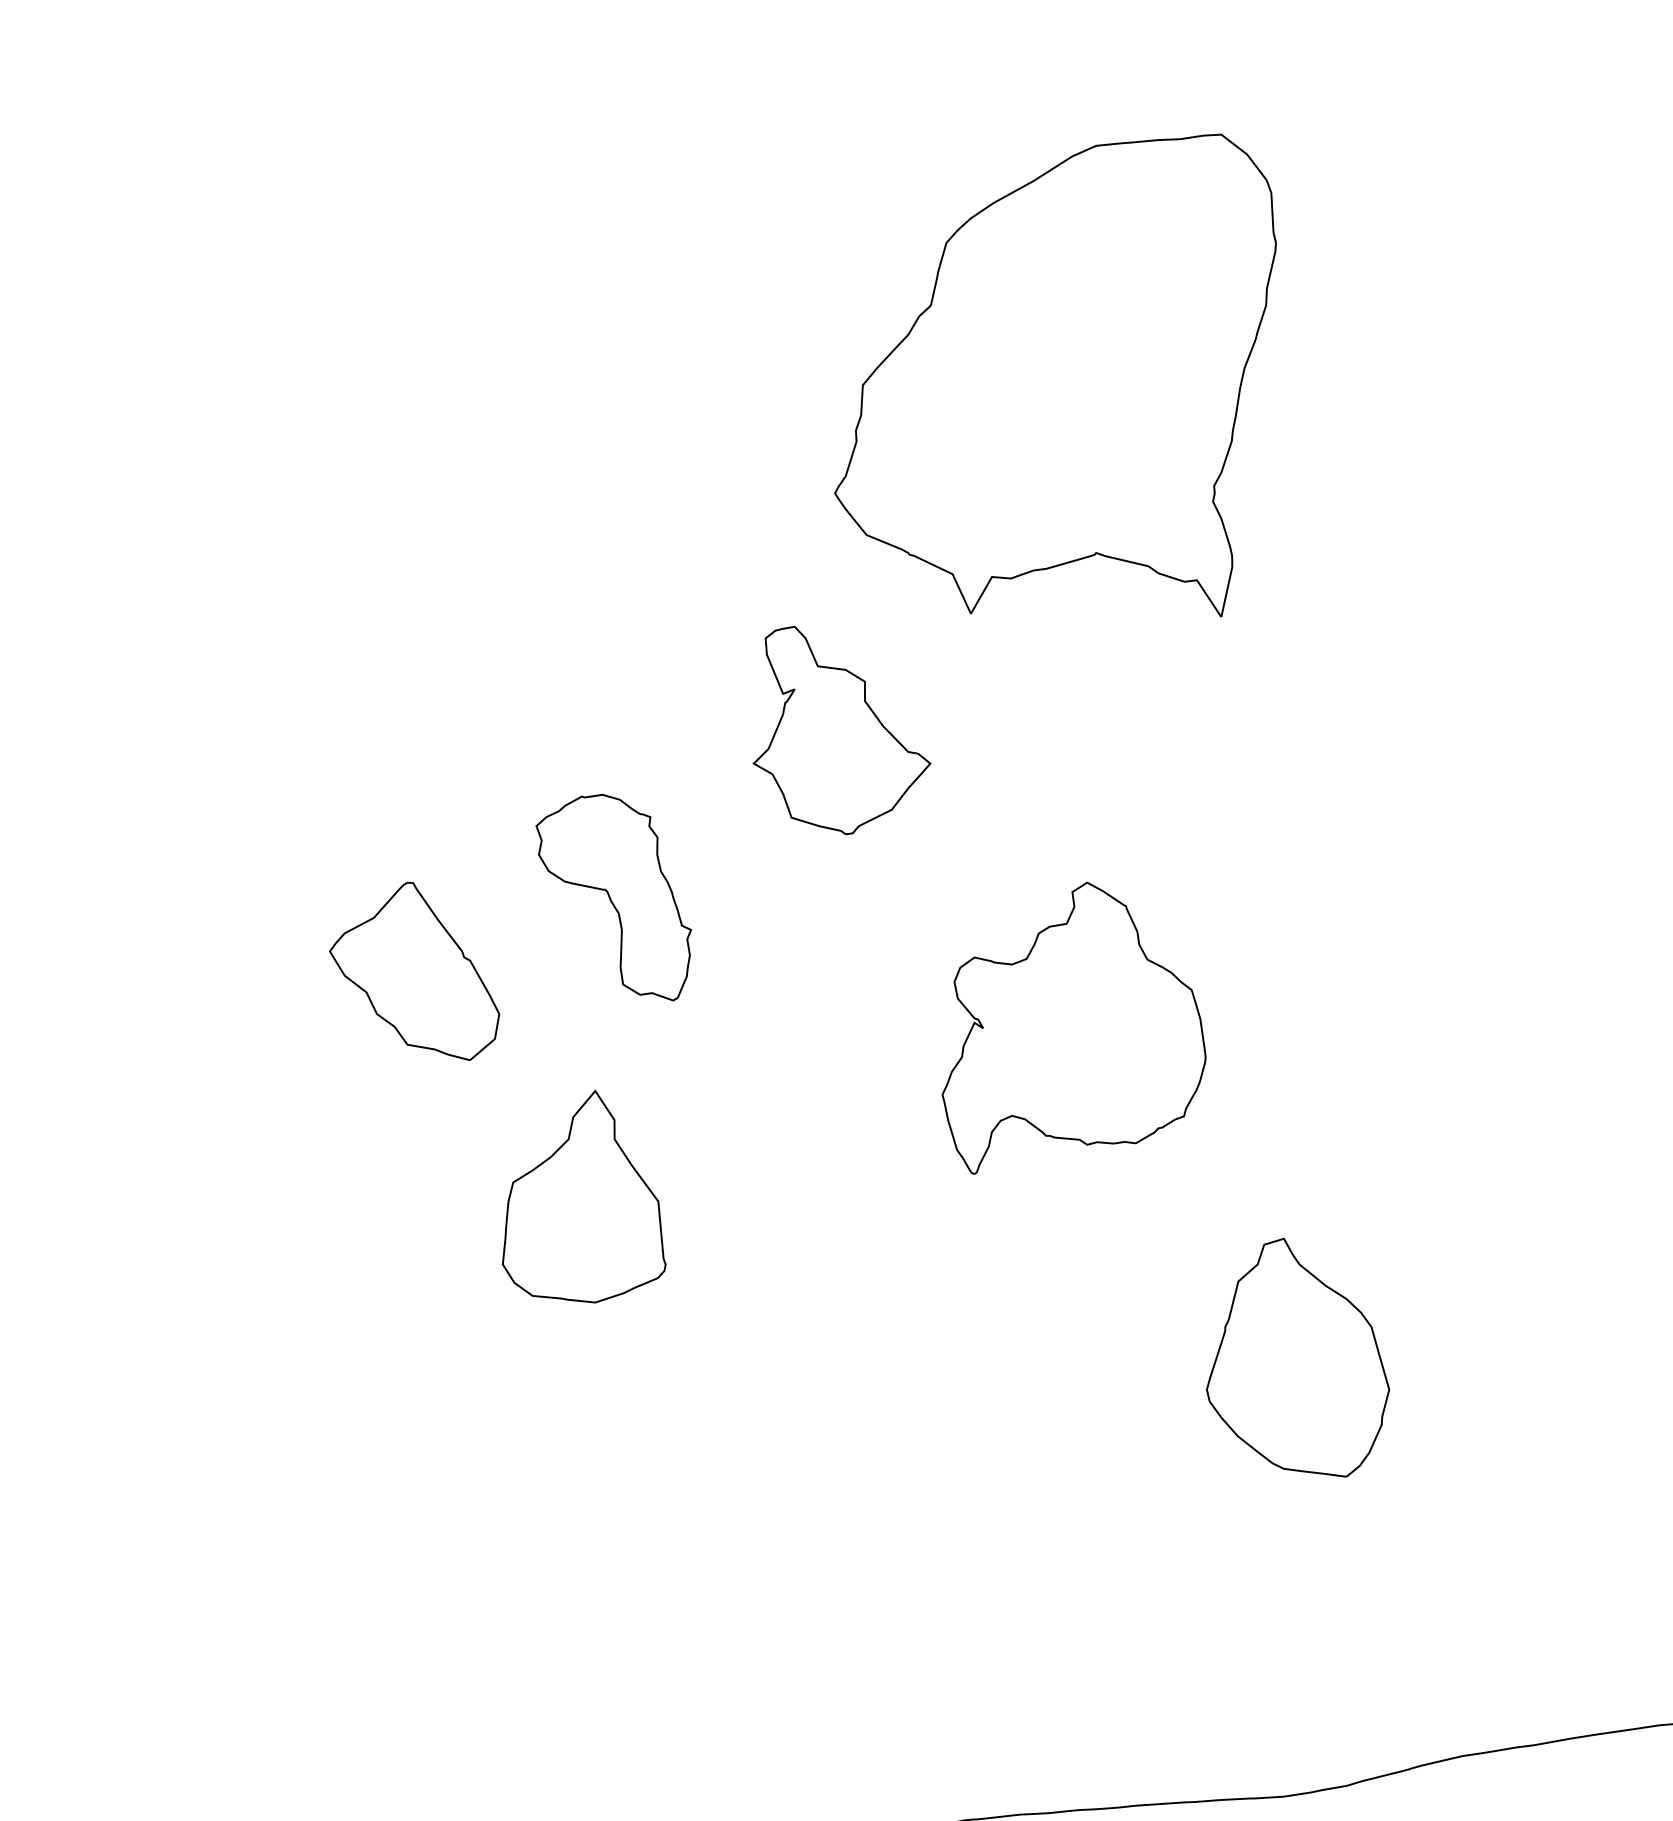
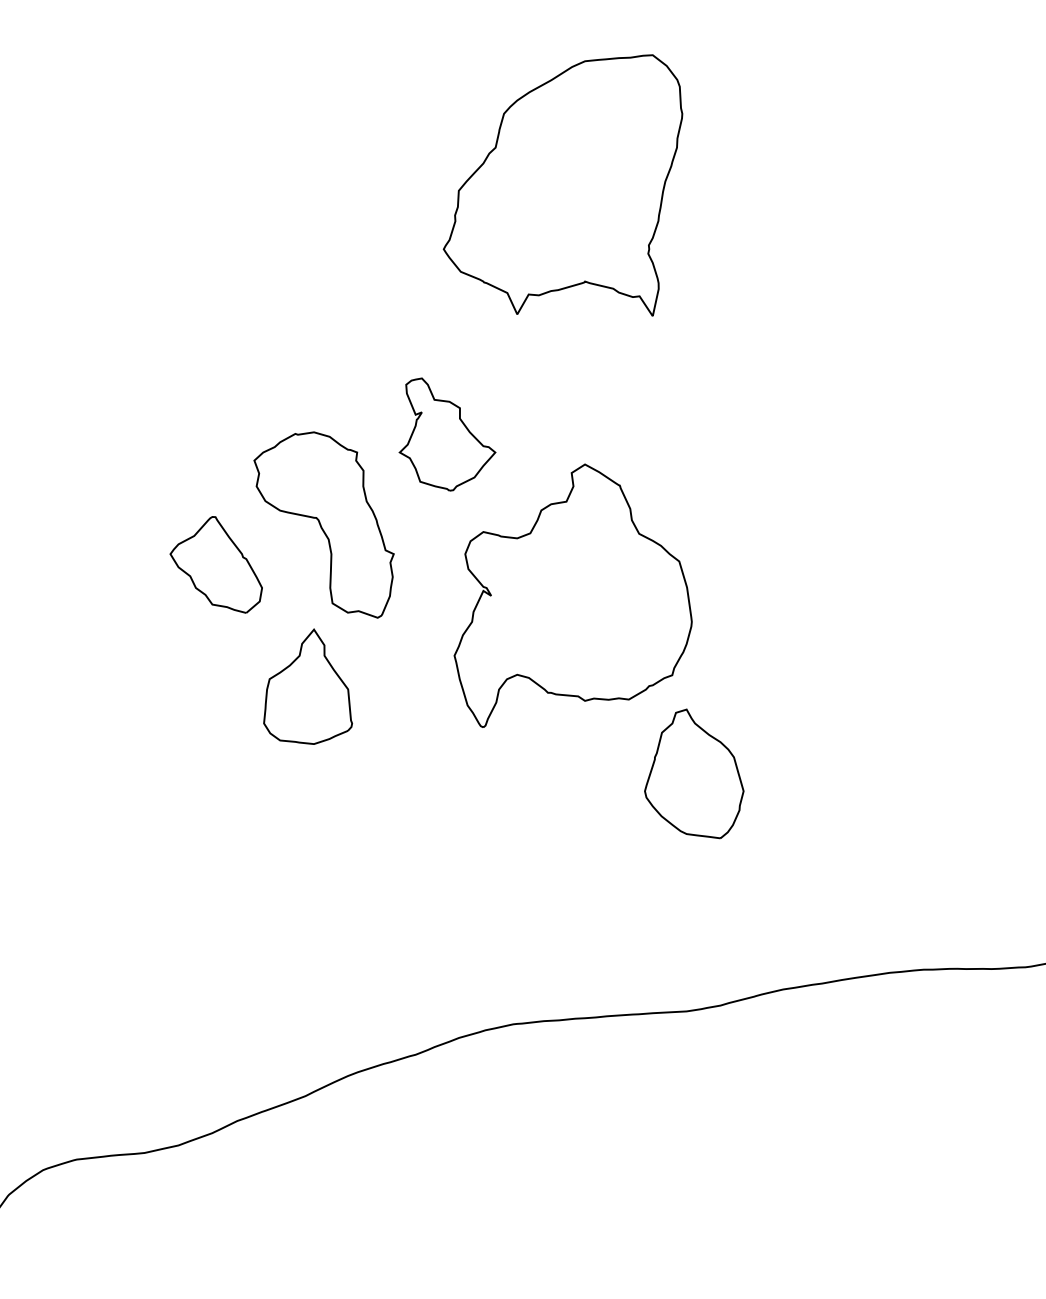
part: (1054, 375) -> (562, 185), moved
part: (612, 896) -> (323, 524), size x1.67
part: (1072, 1027) -> (572, 595), size x1.67

